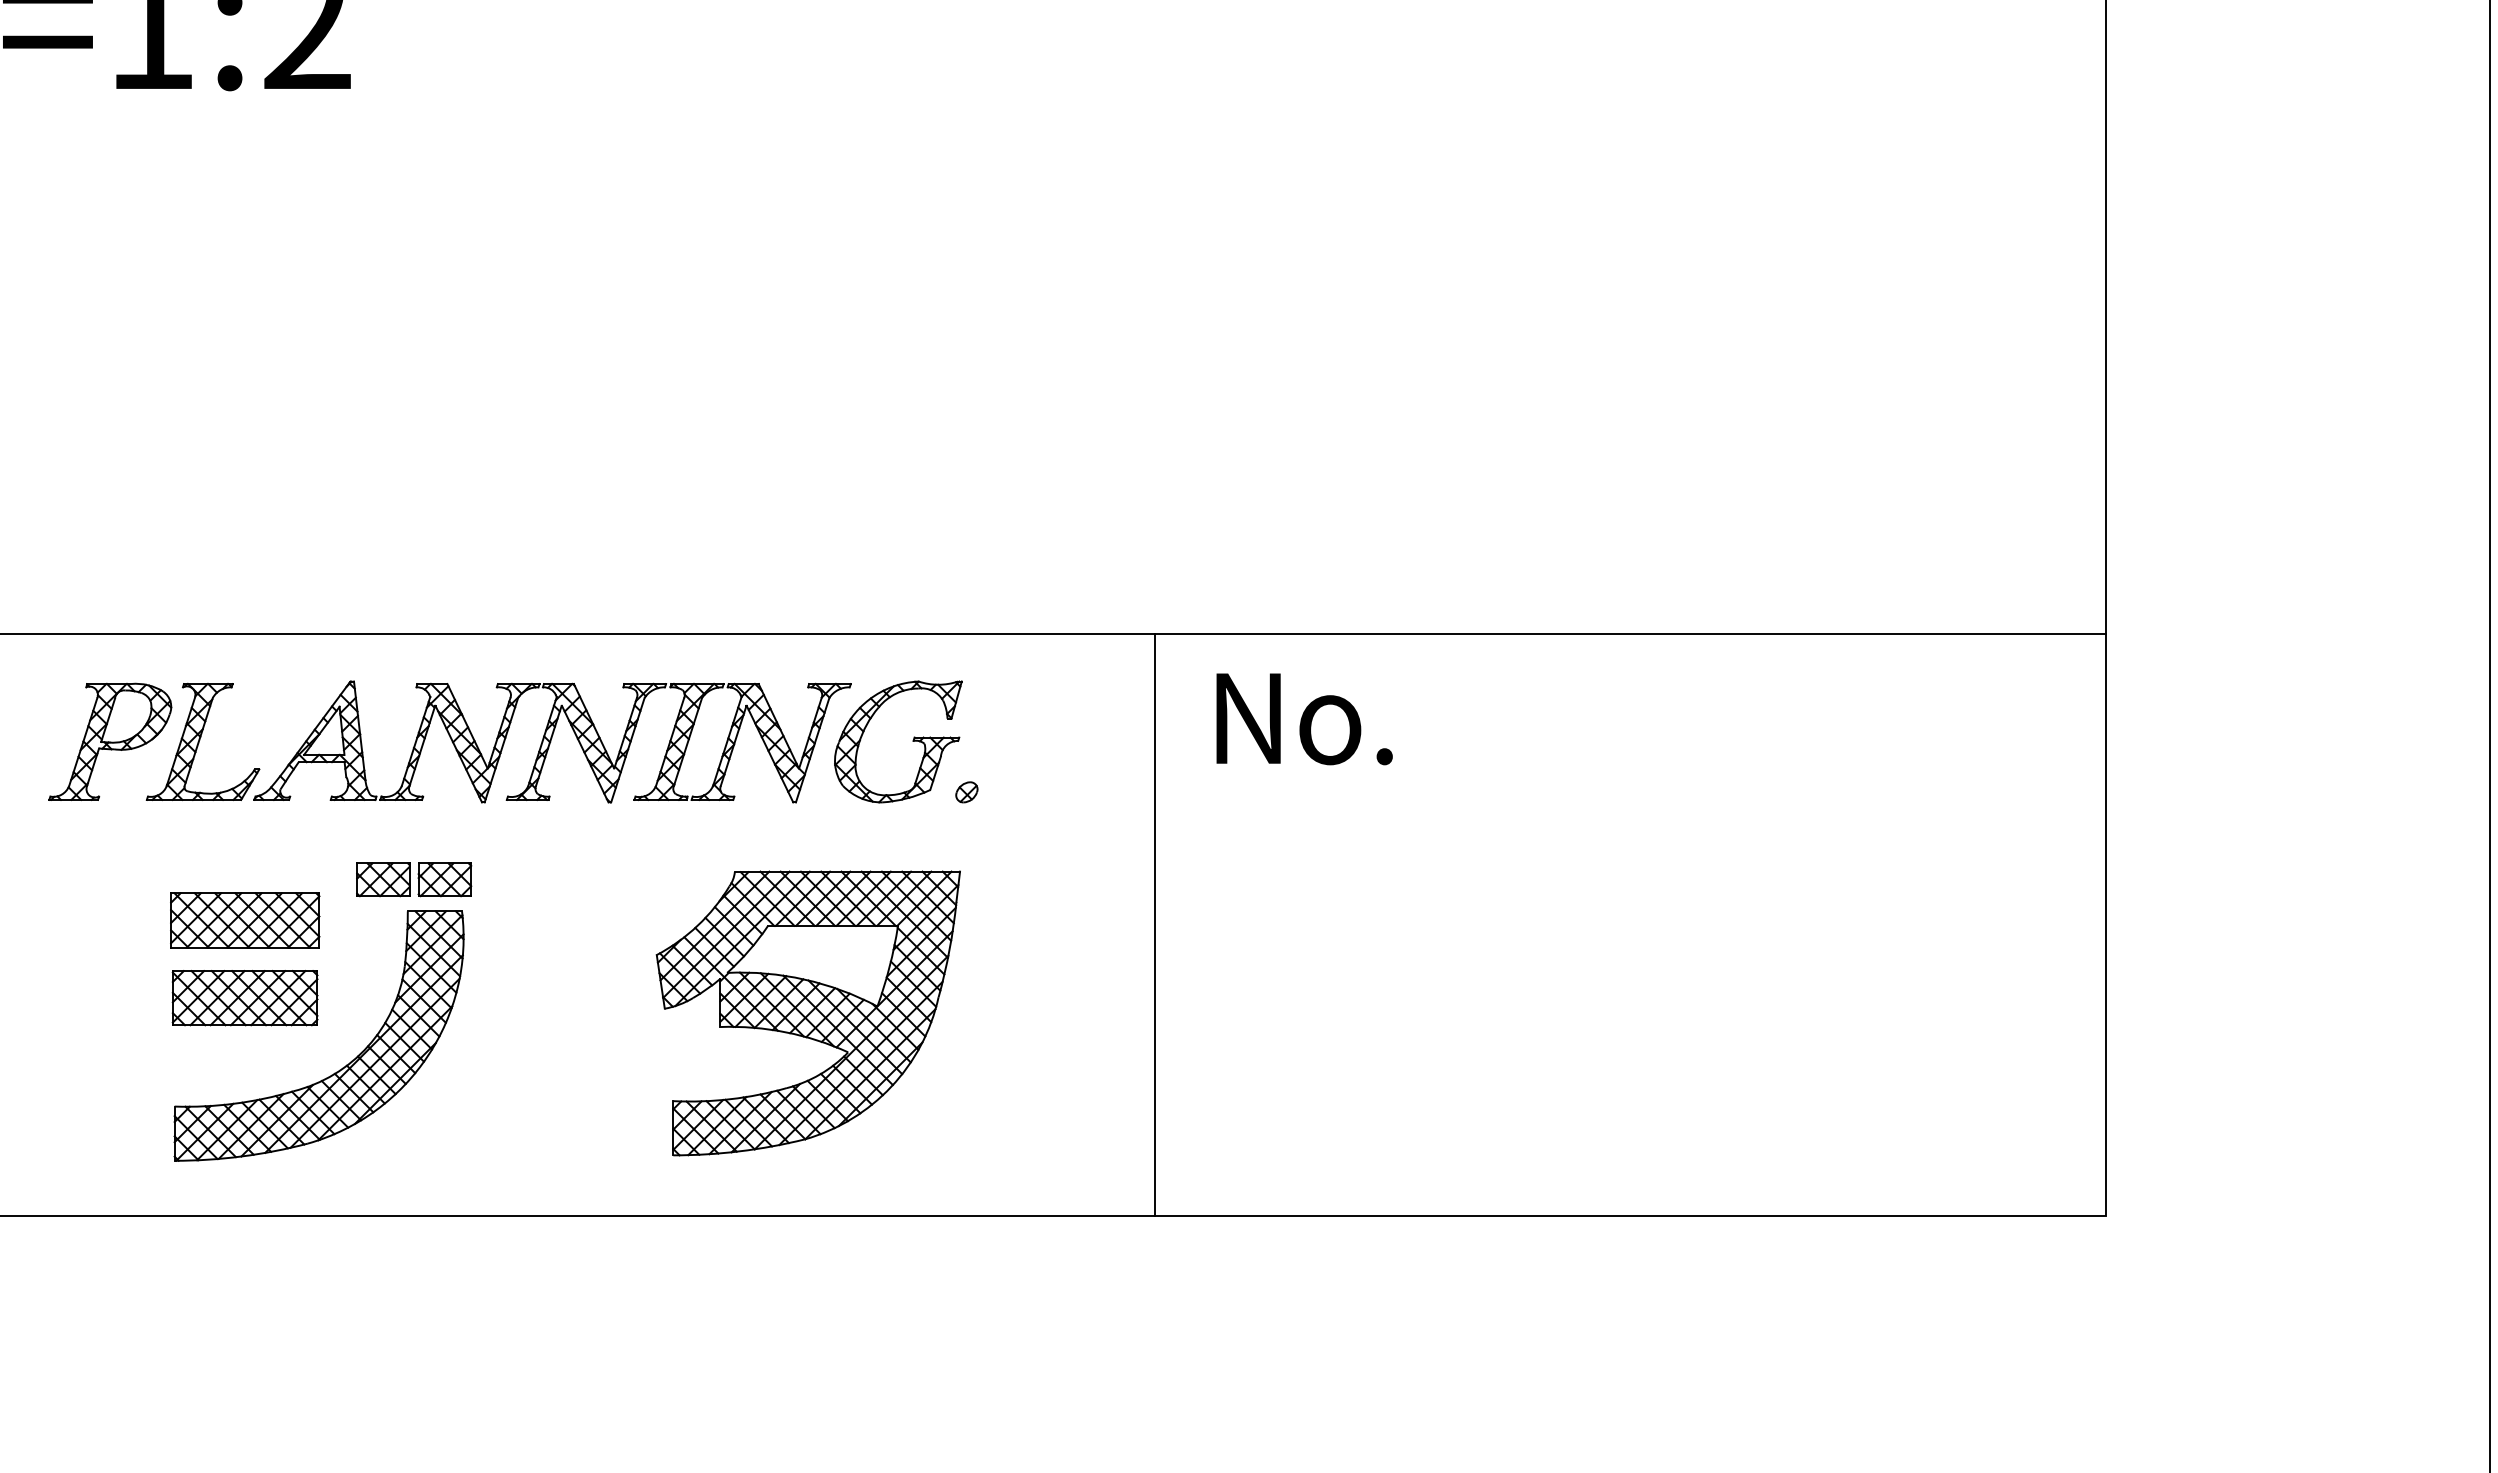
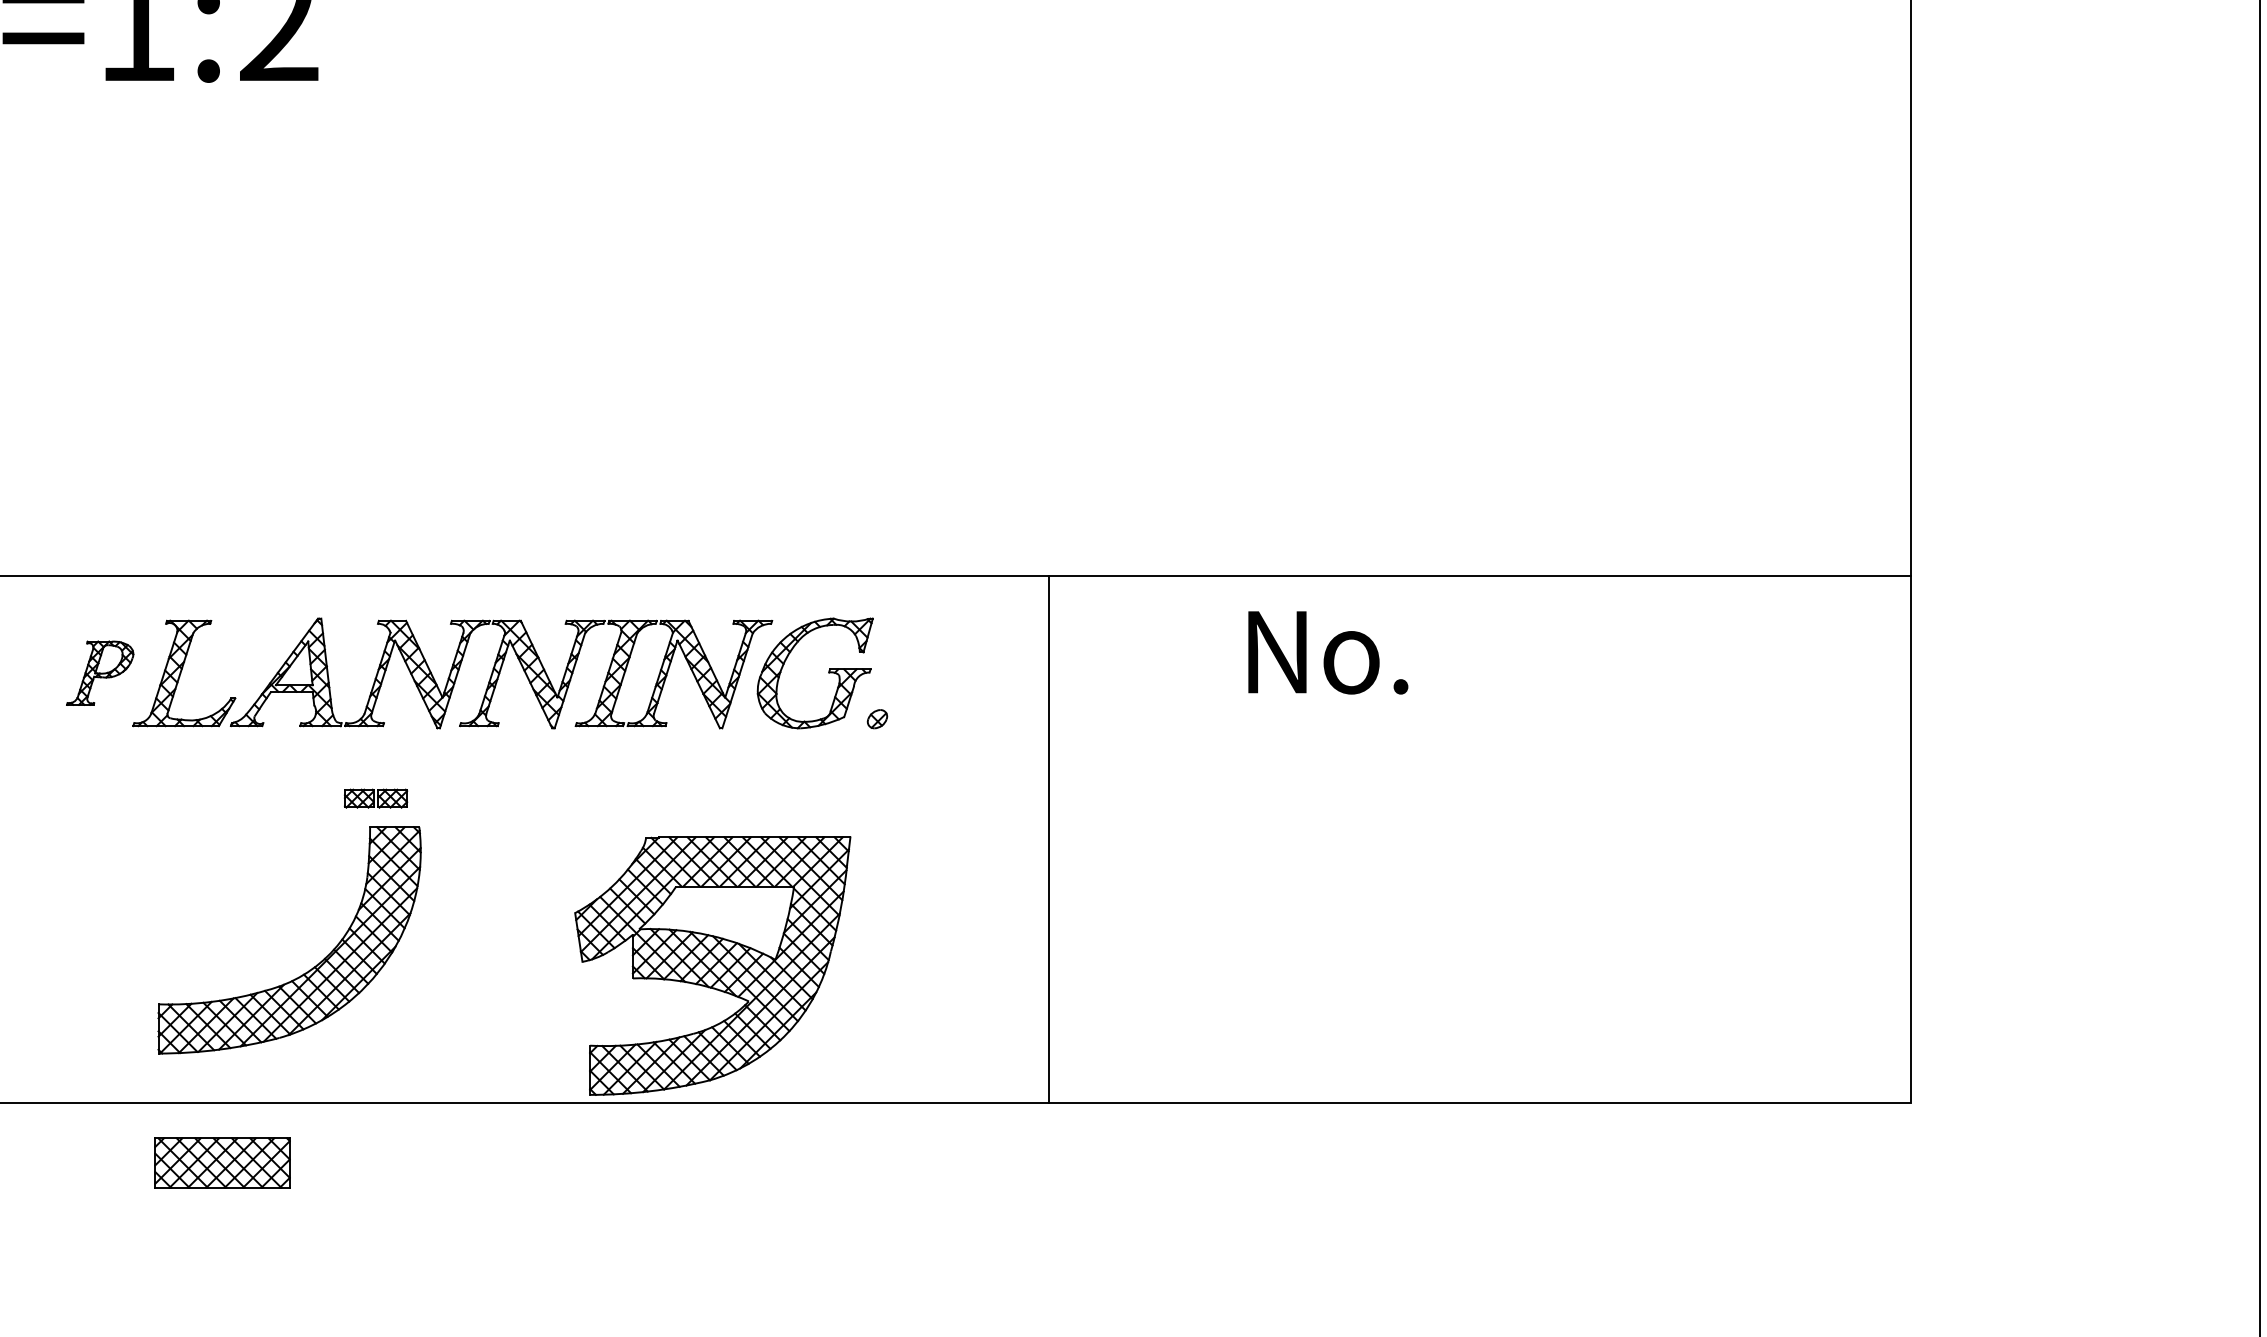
text: (1304, 719) -> (1328, 653), moved
part: (110, 741) -> (100, 673), size x0.6
part: (414, 879) -> (376, 798), size x0.6
part: (245, 920) -> (222, 1163), moved
part: (244, 998) -> (221, 906), removed
part: (807, 1013) -> (711, 966), moved

